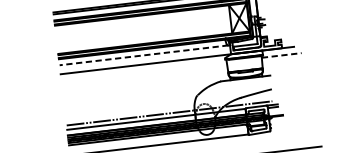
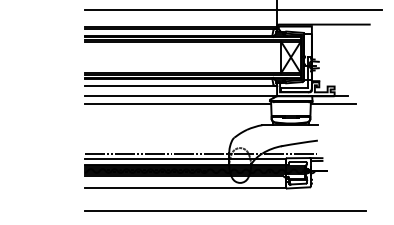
line: (143, 55) -> (179, 86), dashed -> solid
line: (281, 55) -> (333, 104), dashed -> solid
line: (143, 71) -> (177, 104), added

